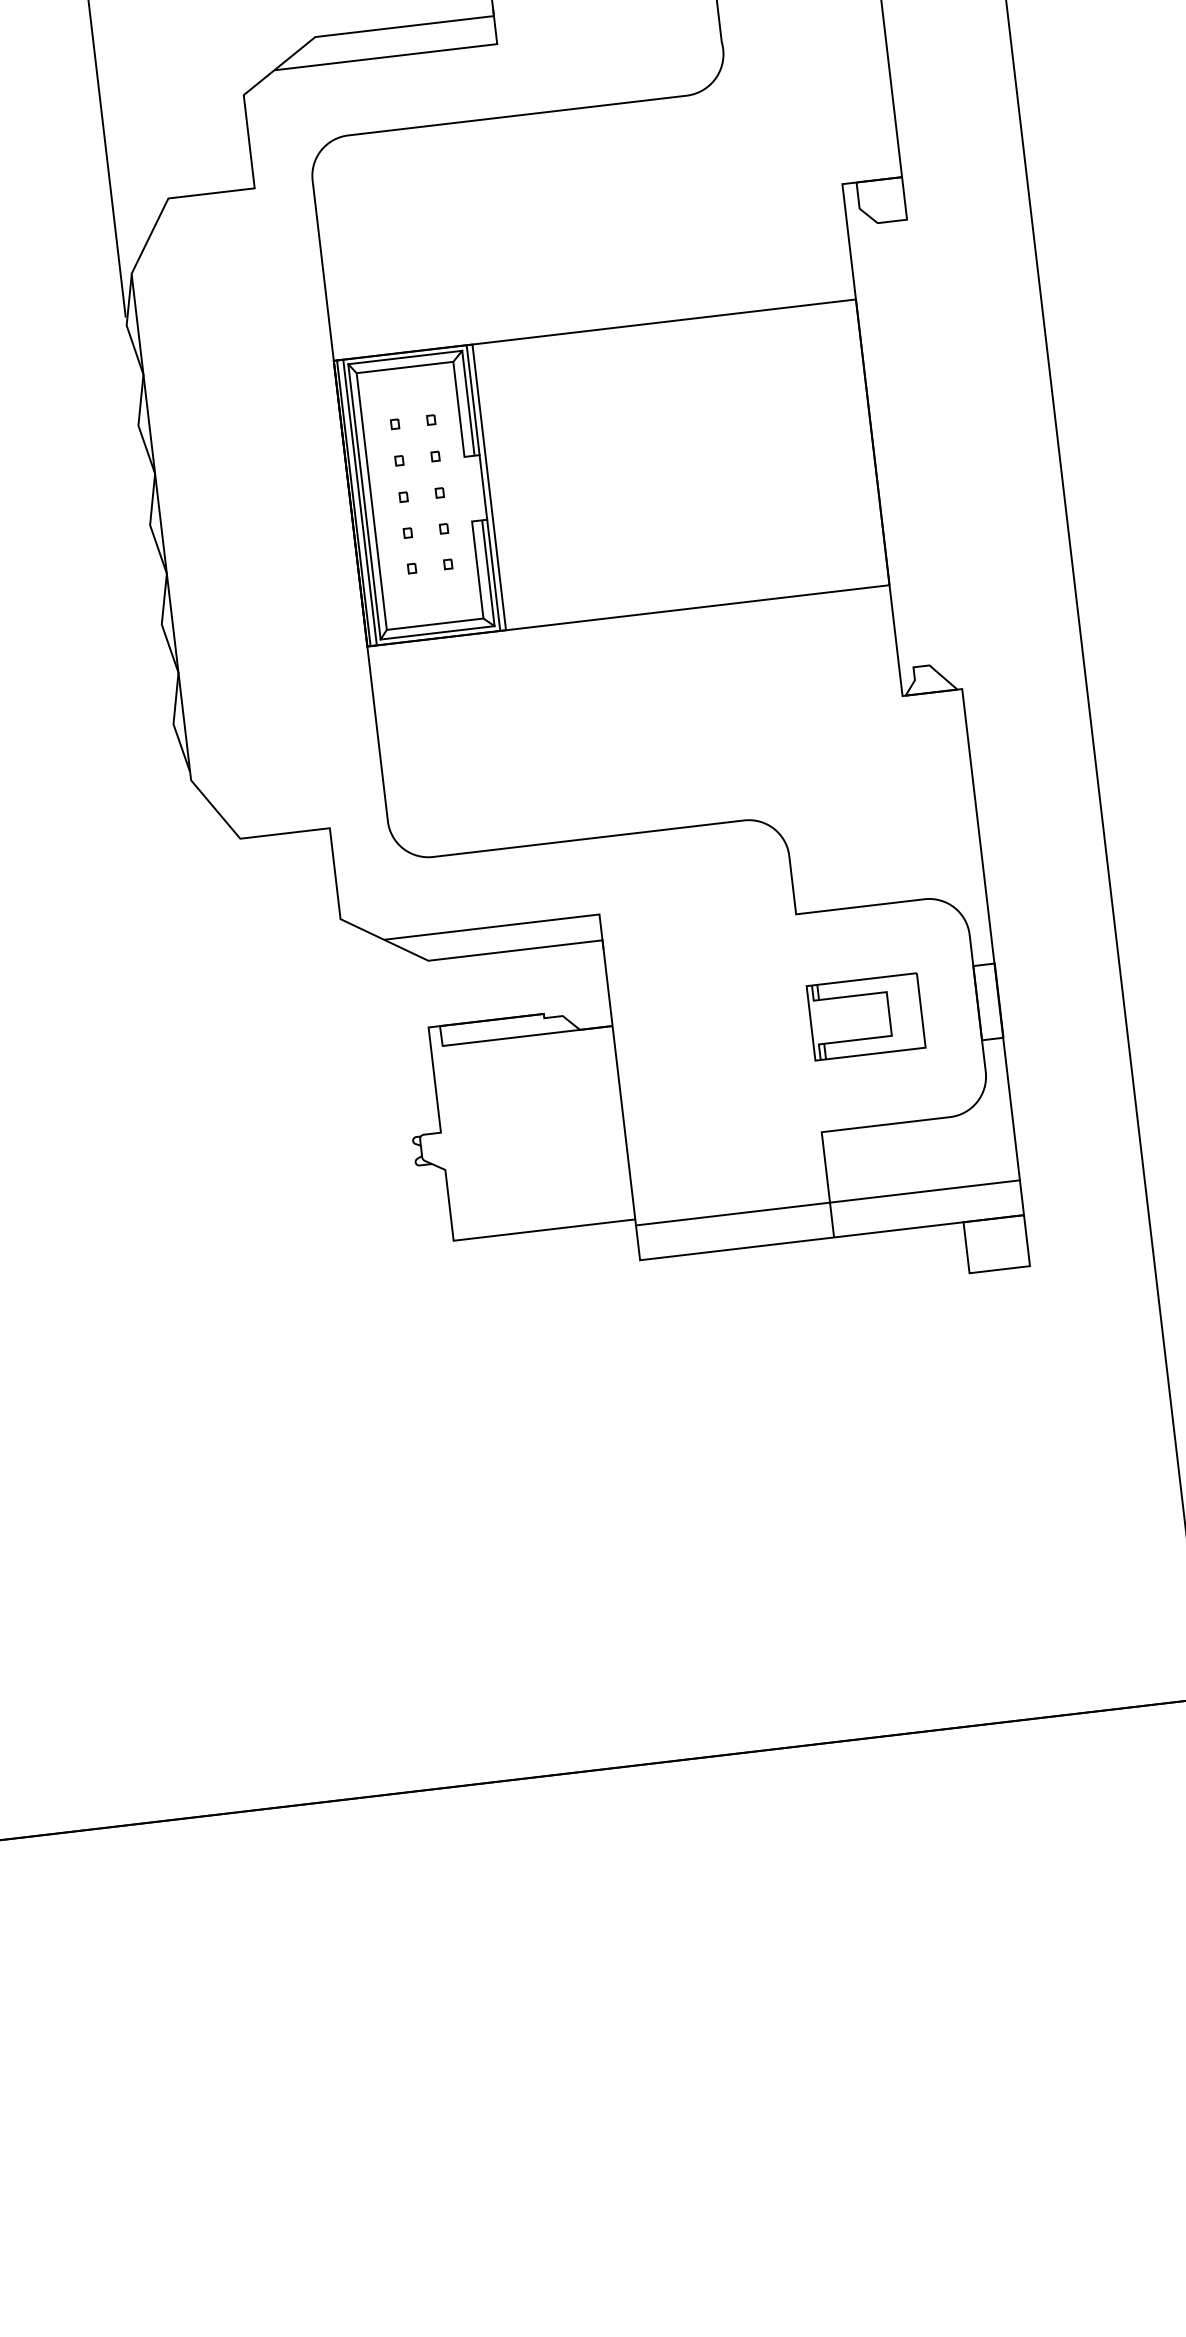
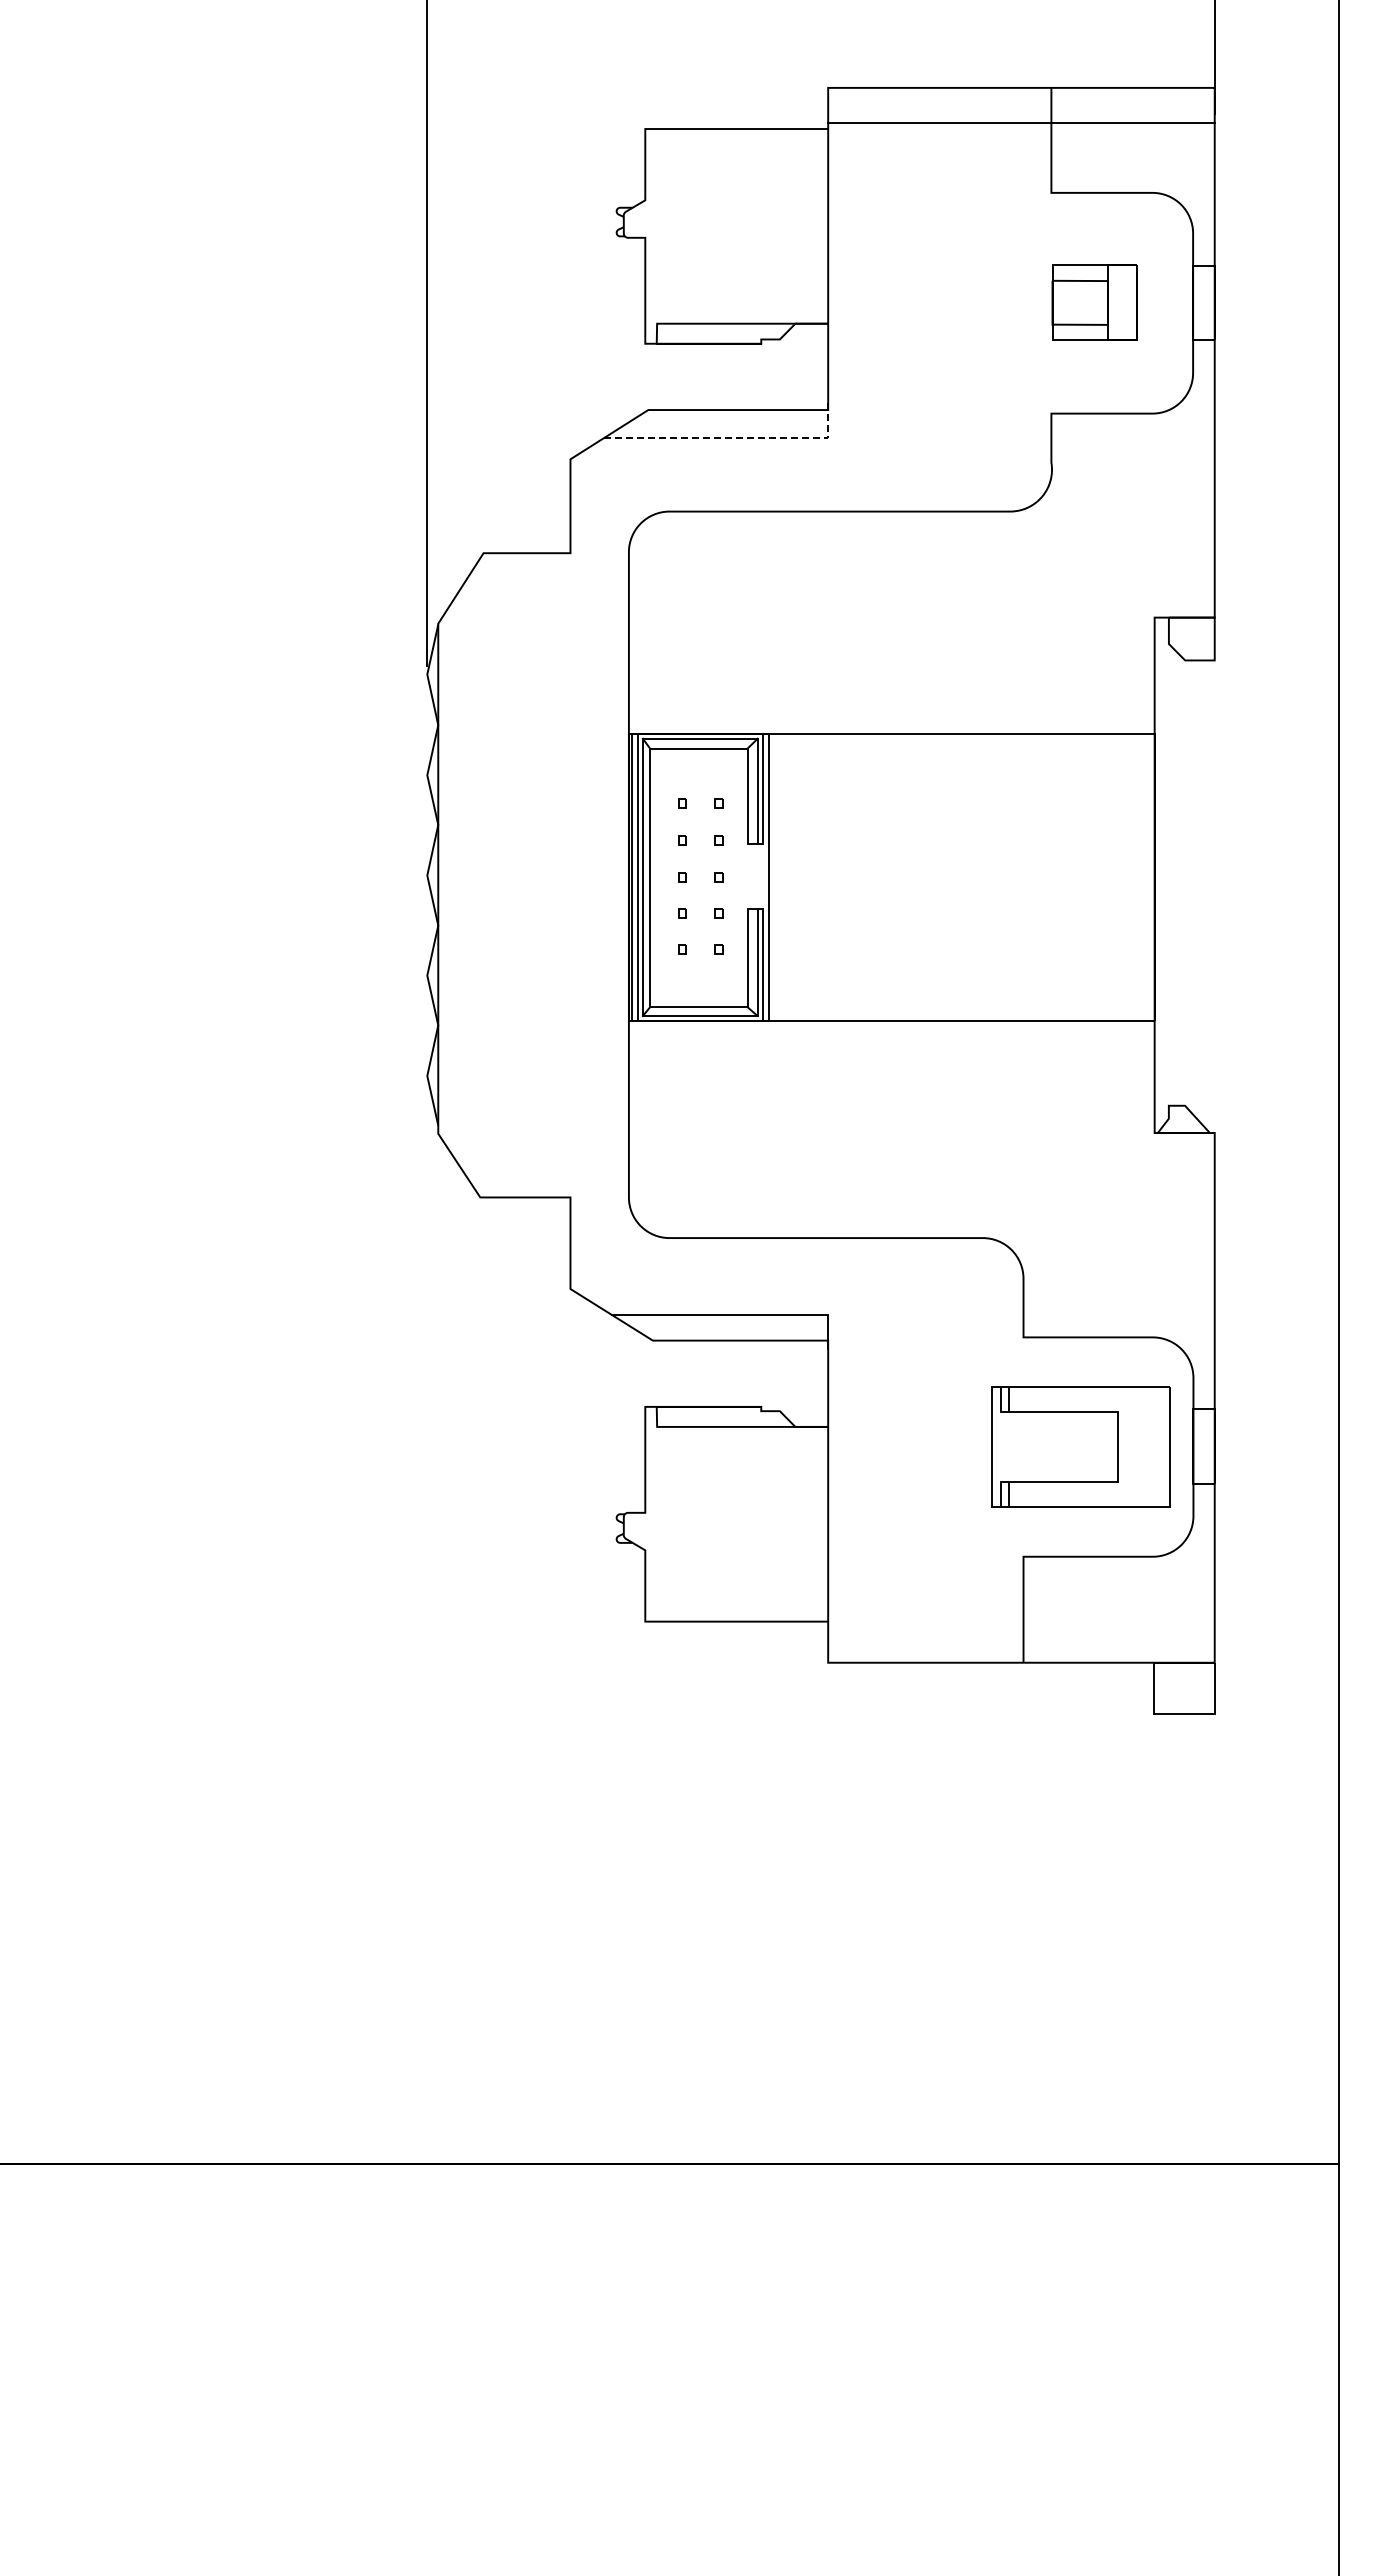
line: (404, 55) -> (734, 438), solid -> dashed
line: (483, 487) -> (762, 876), removed
part: (866, 1016) -> (1081, 1447), size x1.6
line: (827, 1202) -> (1021, 1627), removed

